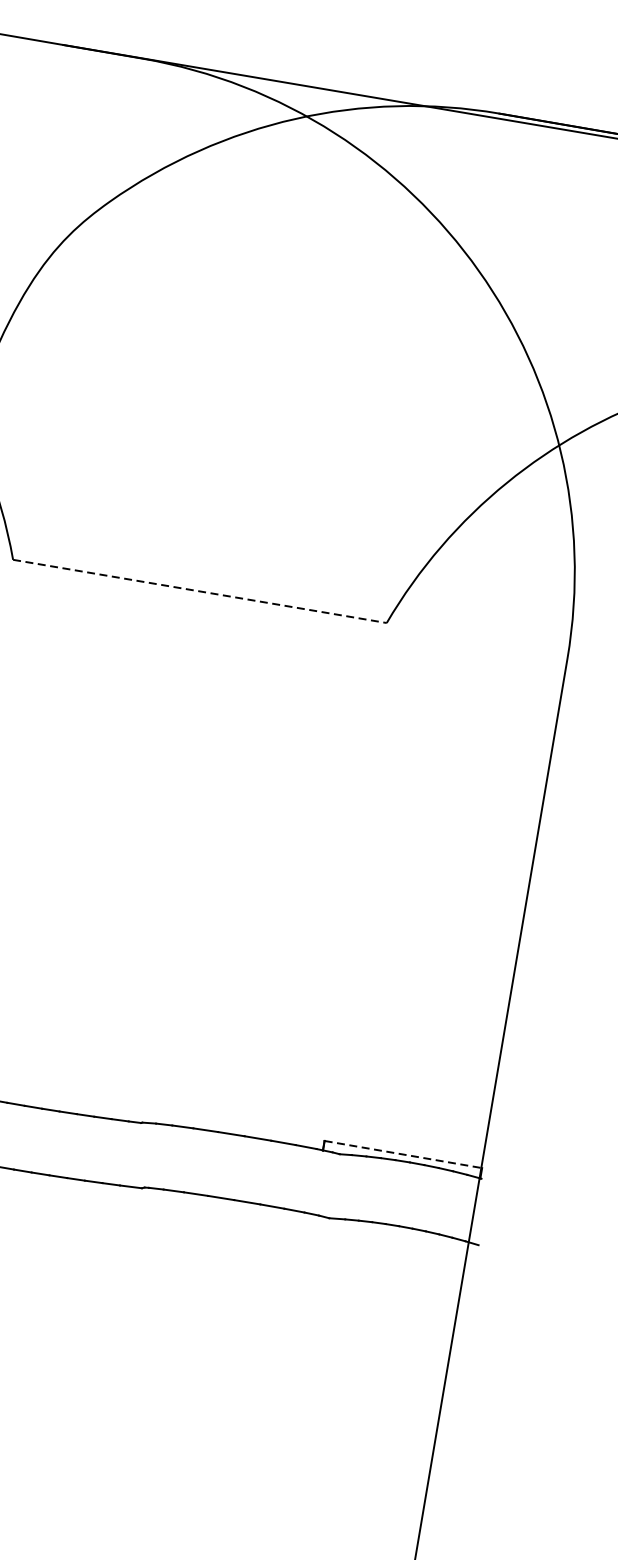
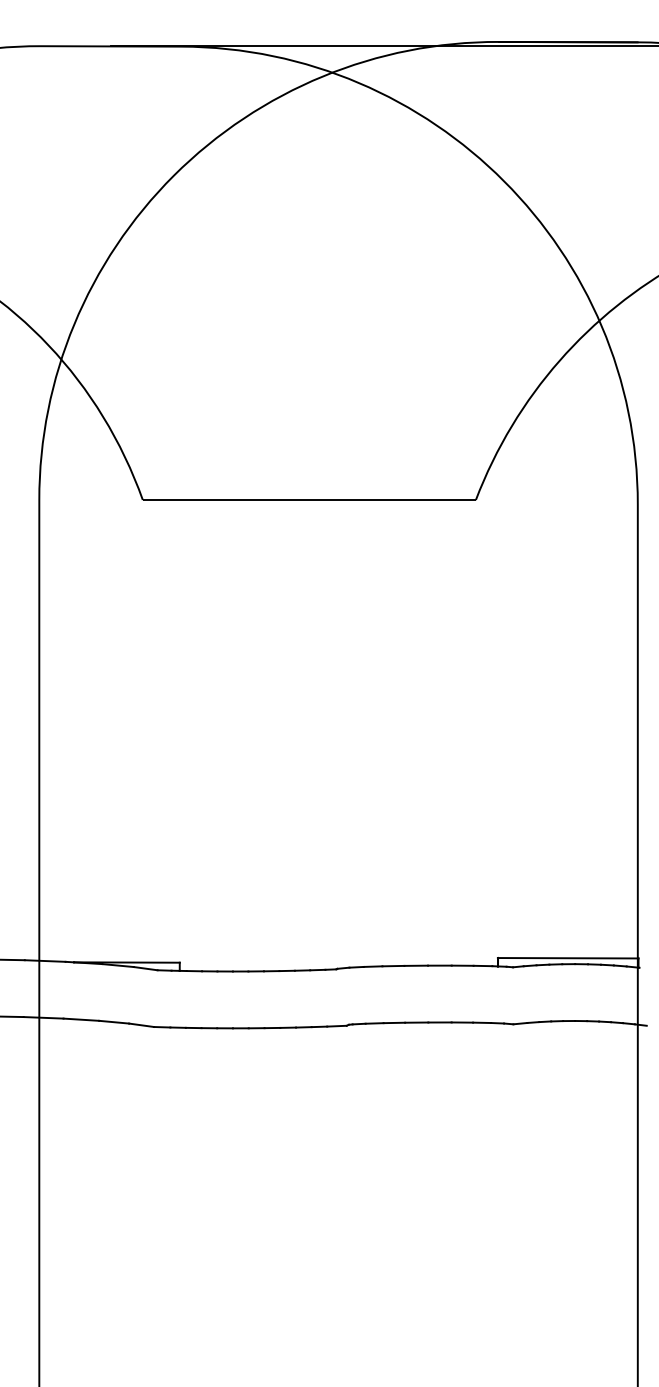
line: (200, 590) -> (309, 499), dashed -> solid
line: (403, 1154) -> (568, 958), dashed -> solid

